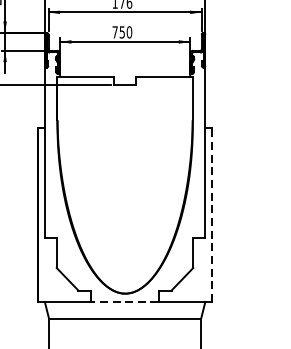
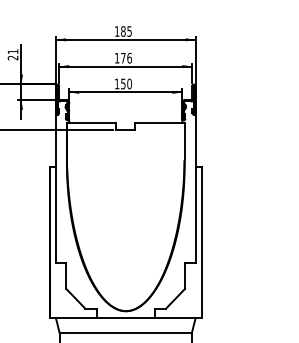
text: (114, 31) -> (116, 83), 750 -> 150
line: (212, 214) -> (201, 242), dashed -> solid
line: (124, 302) -> (125, 318), dashed -> solid

